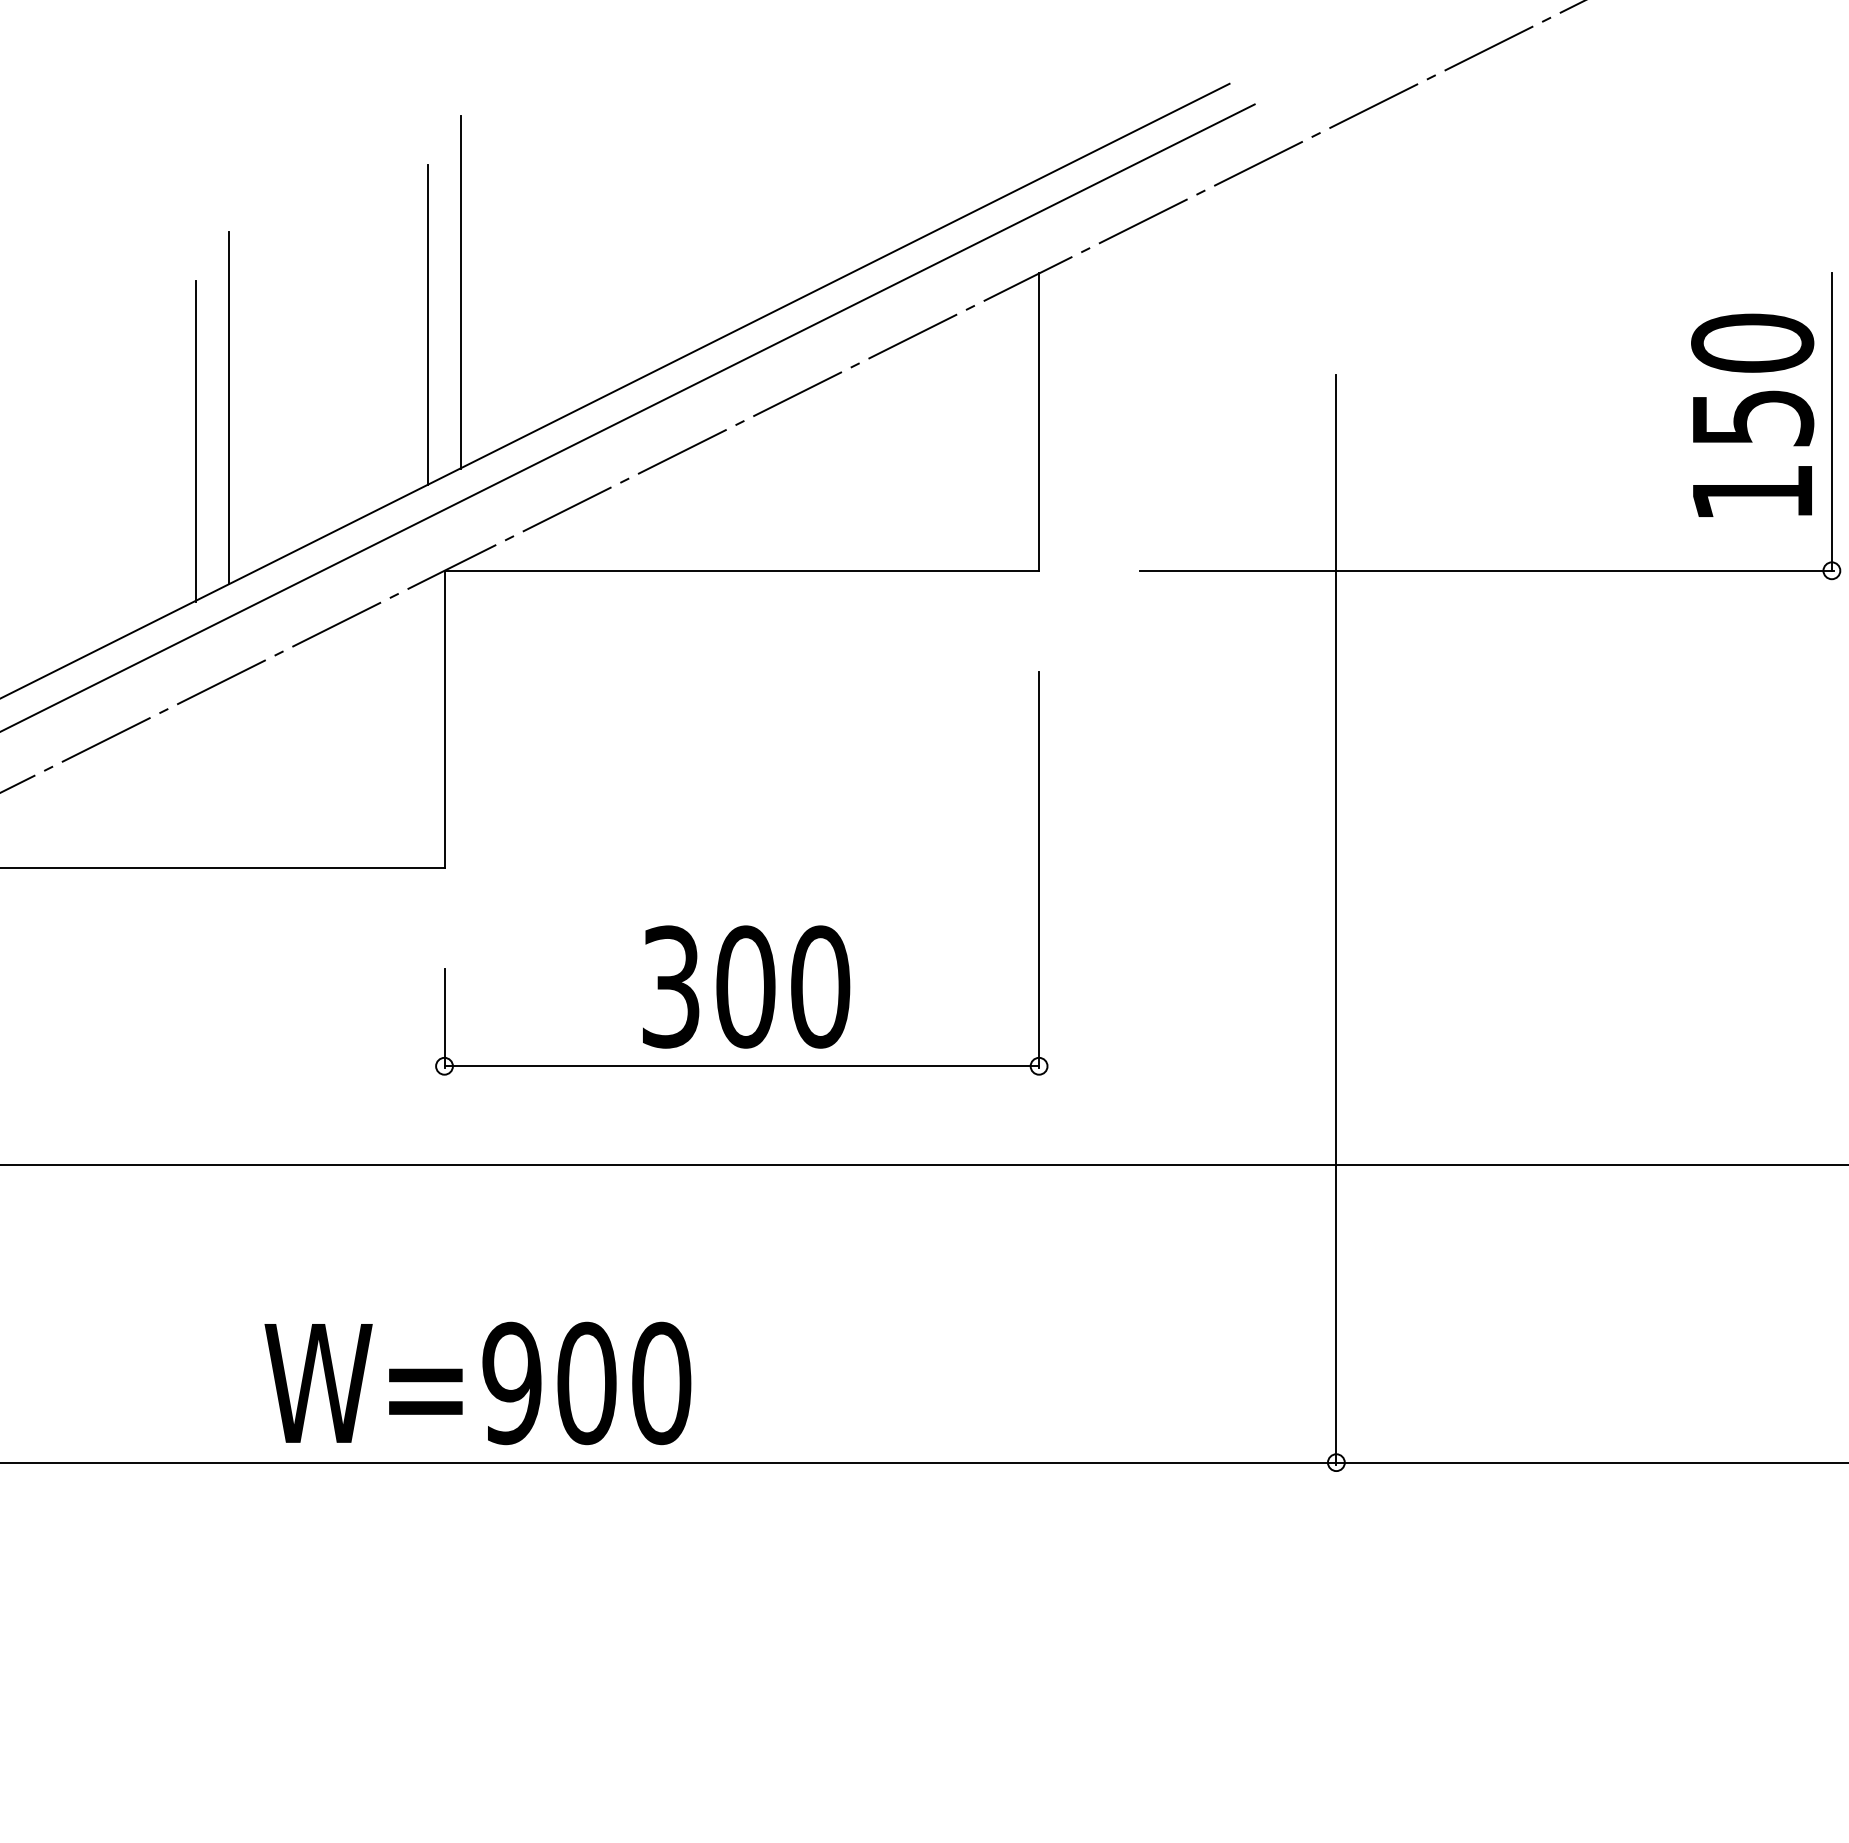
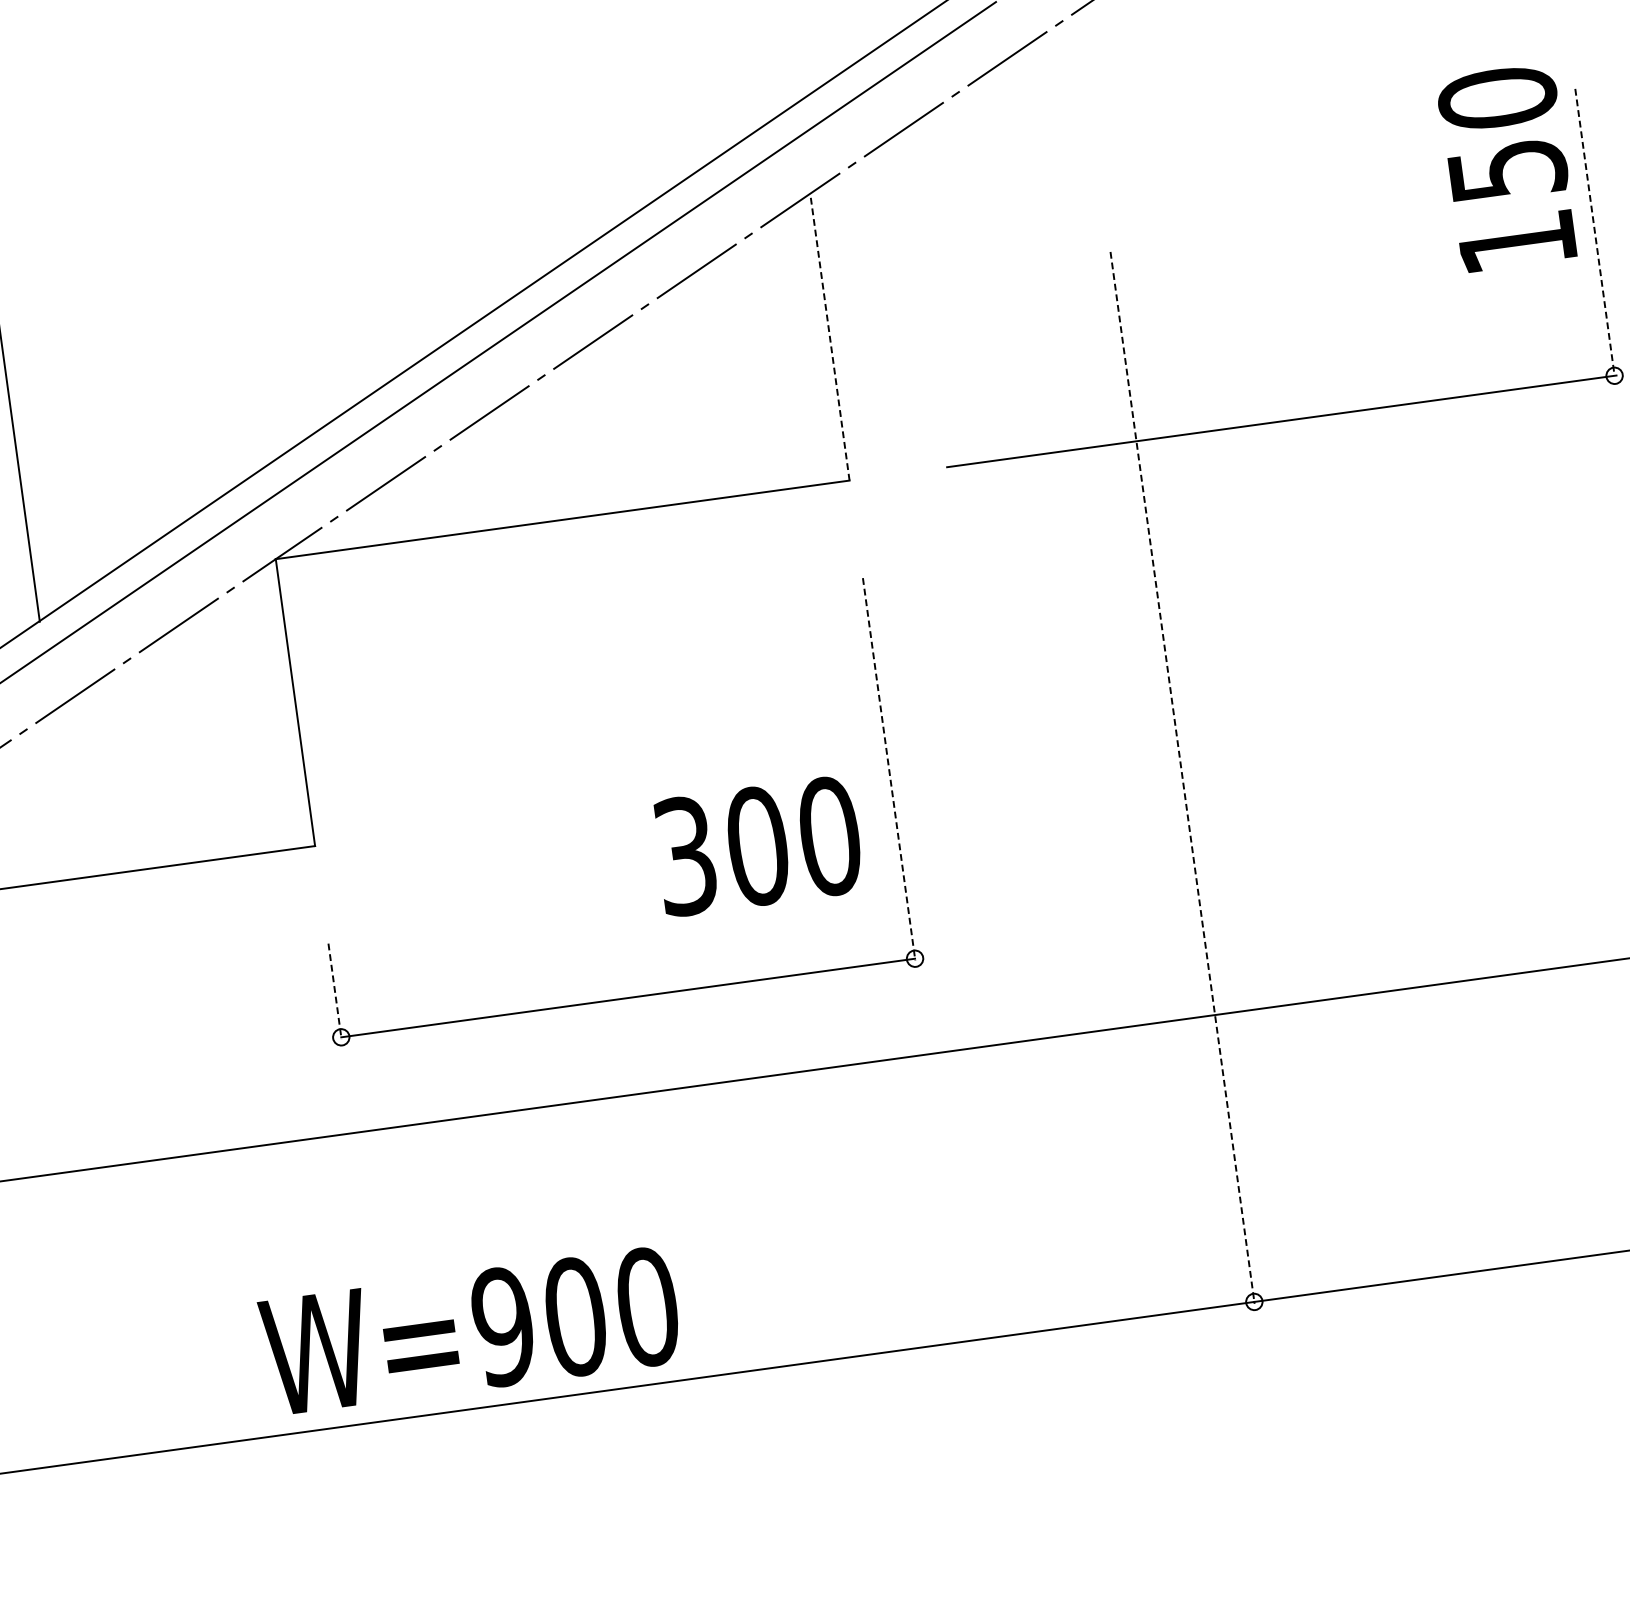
line: (461, 292) -> (255, 288), removed
line: (427, 325) -> (226, 324), removed
line: (229, 408) -> (46, 430), removed
text: (1752, 414) -> (1506, 167), moved
line: (1039, 422) -> (830, 337), solid -> dashed
line: (1831, 422) -> (1594, 232), solid -> dashed
line: (1039, 870) -> (889, 769), solid -> dashed
line: (1336, 920) -> (1182, 778), solid -> dashed
text: (746, 986) -> (758, 845), moved
line: (444, 1018) -> (334, 991), solid -> dashed
text: (477, 1383) -> (470, 1331), moved

